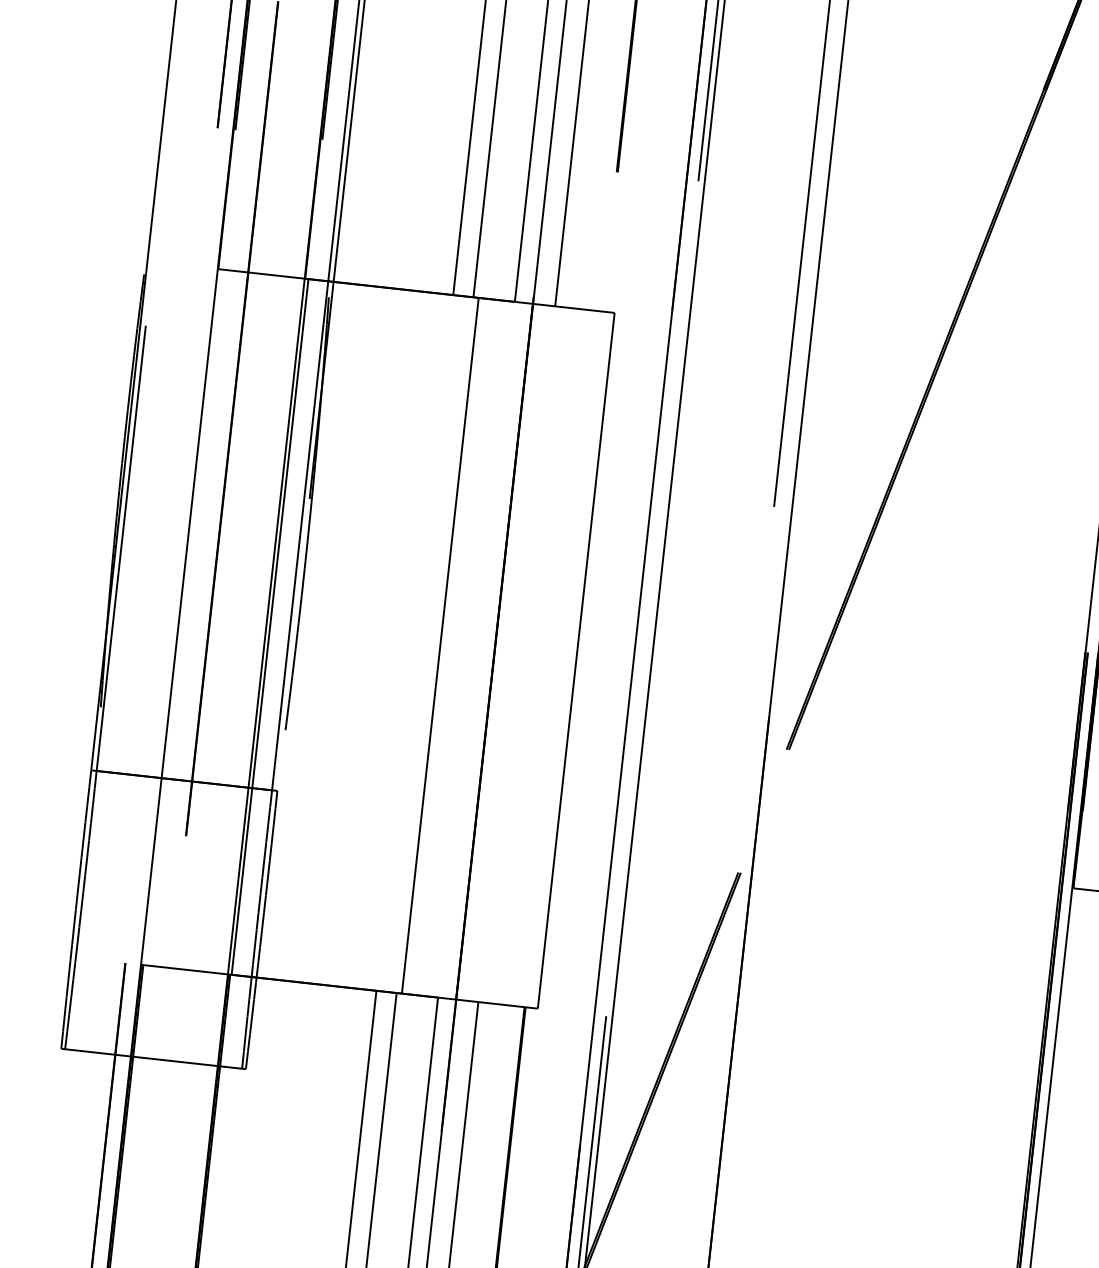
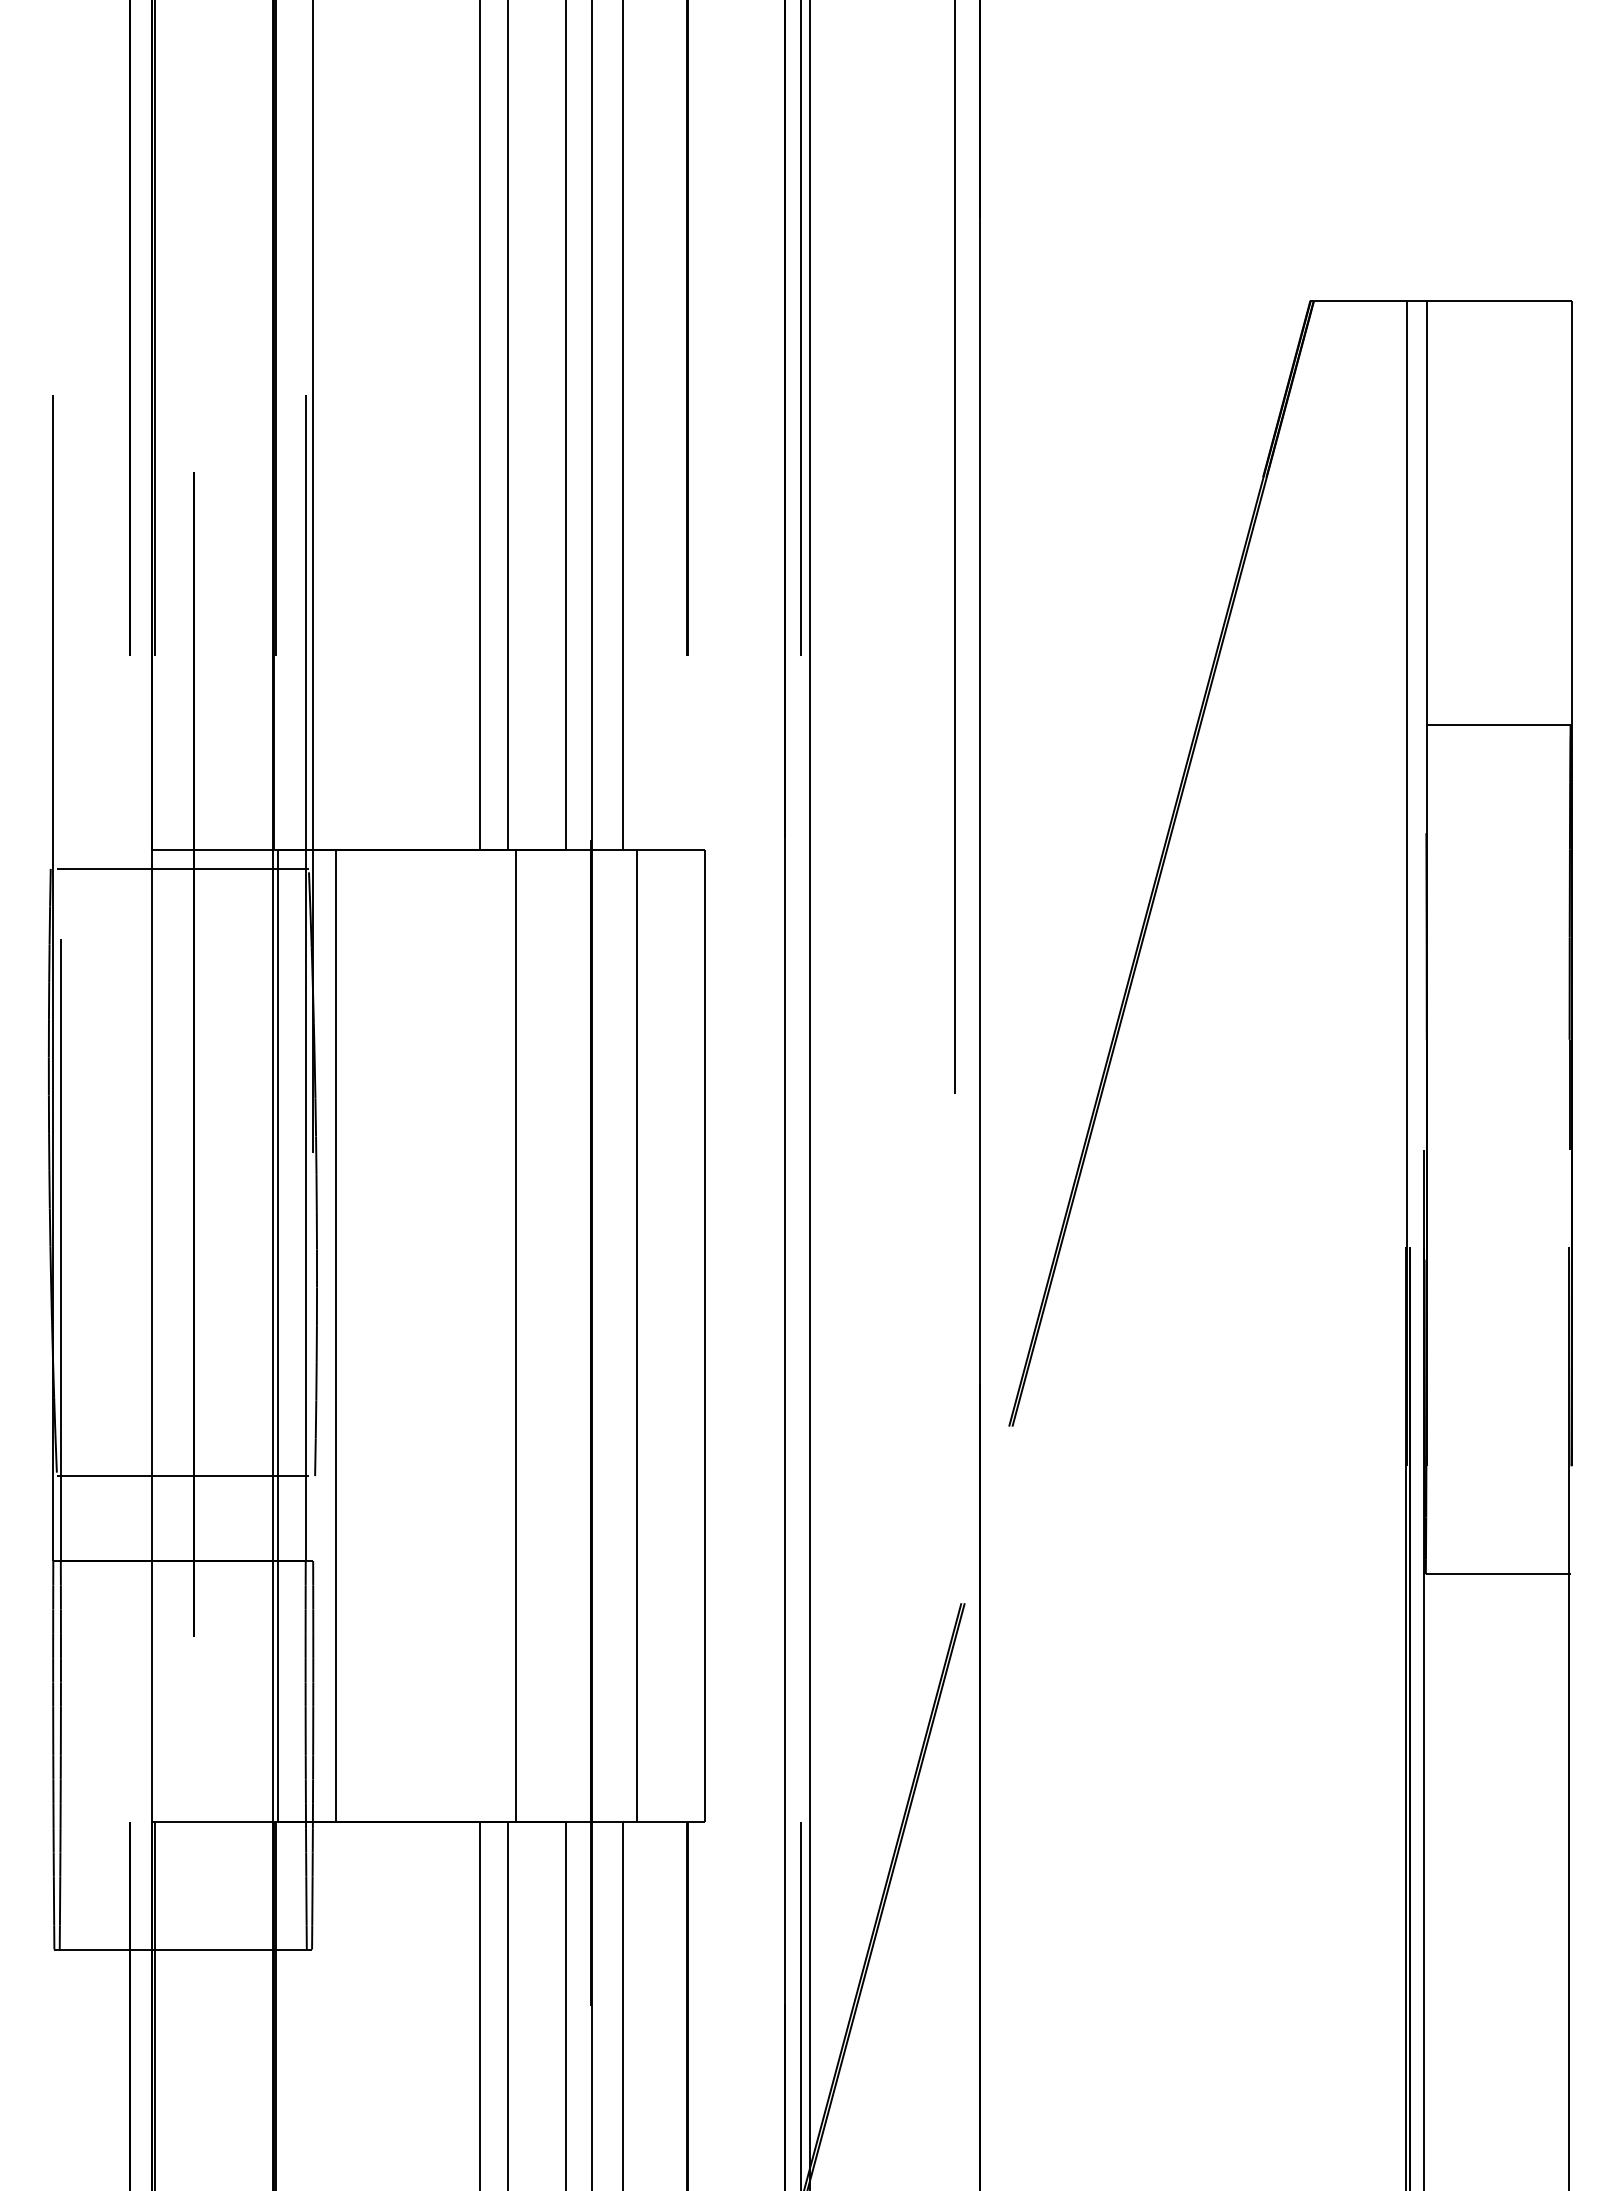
line: (238, 285) -> (182, 869), added
line: (311, 631) -> (336, 1335), added
line: (527, 655) -> (637, 1335), added
line: (190, 720) -> (182, 1476), added

